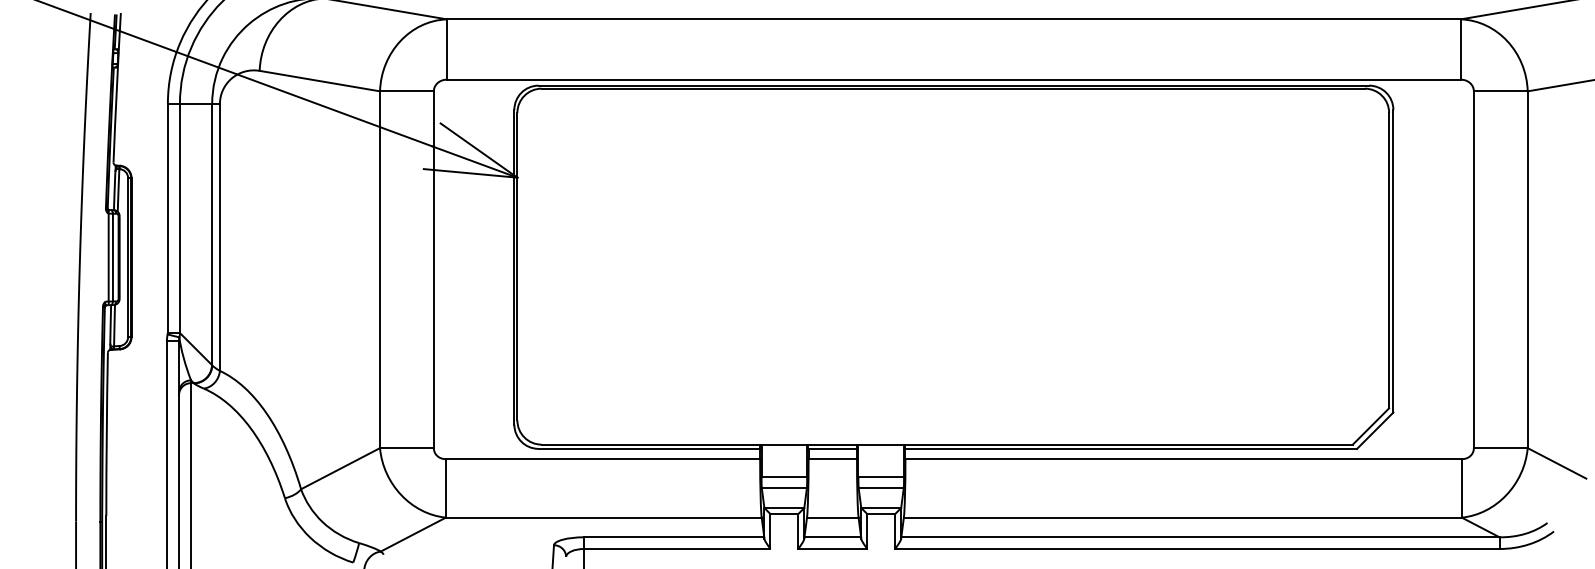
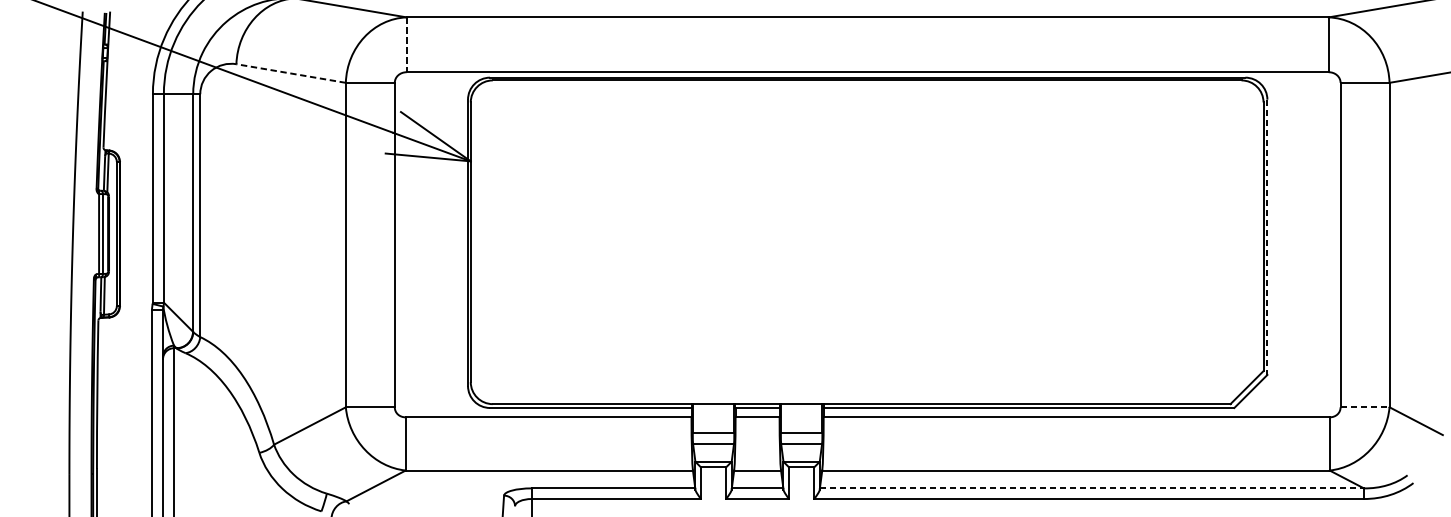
line: (446, 50) -> (406, 45), solid -> dashed
line: (319, 81) -> (290, 73), solid -> dashed
line: (1393, 261) -> (1267, 237), solid -> dashed
line: (1500, 448) -> (1364, 407), solid -> dashed
line: (1200, 537) -> (1091, 488), solid -> dashed

